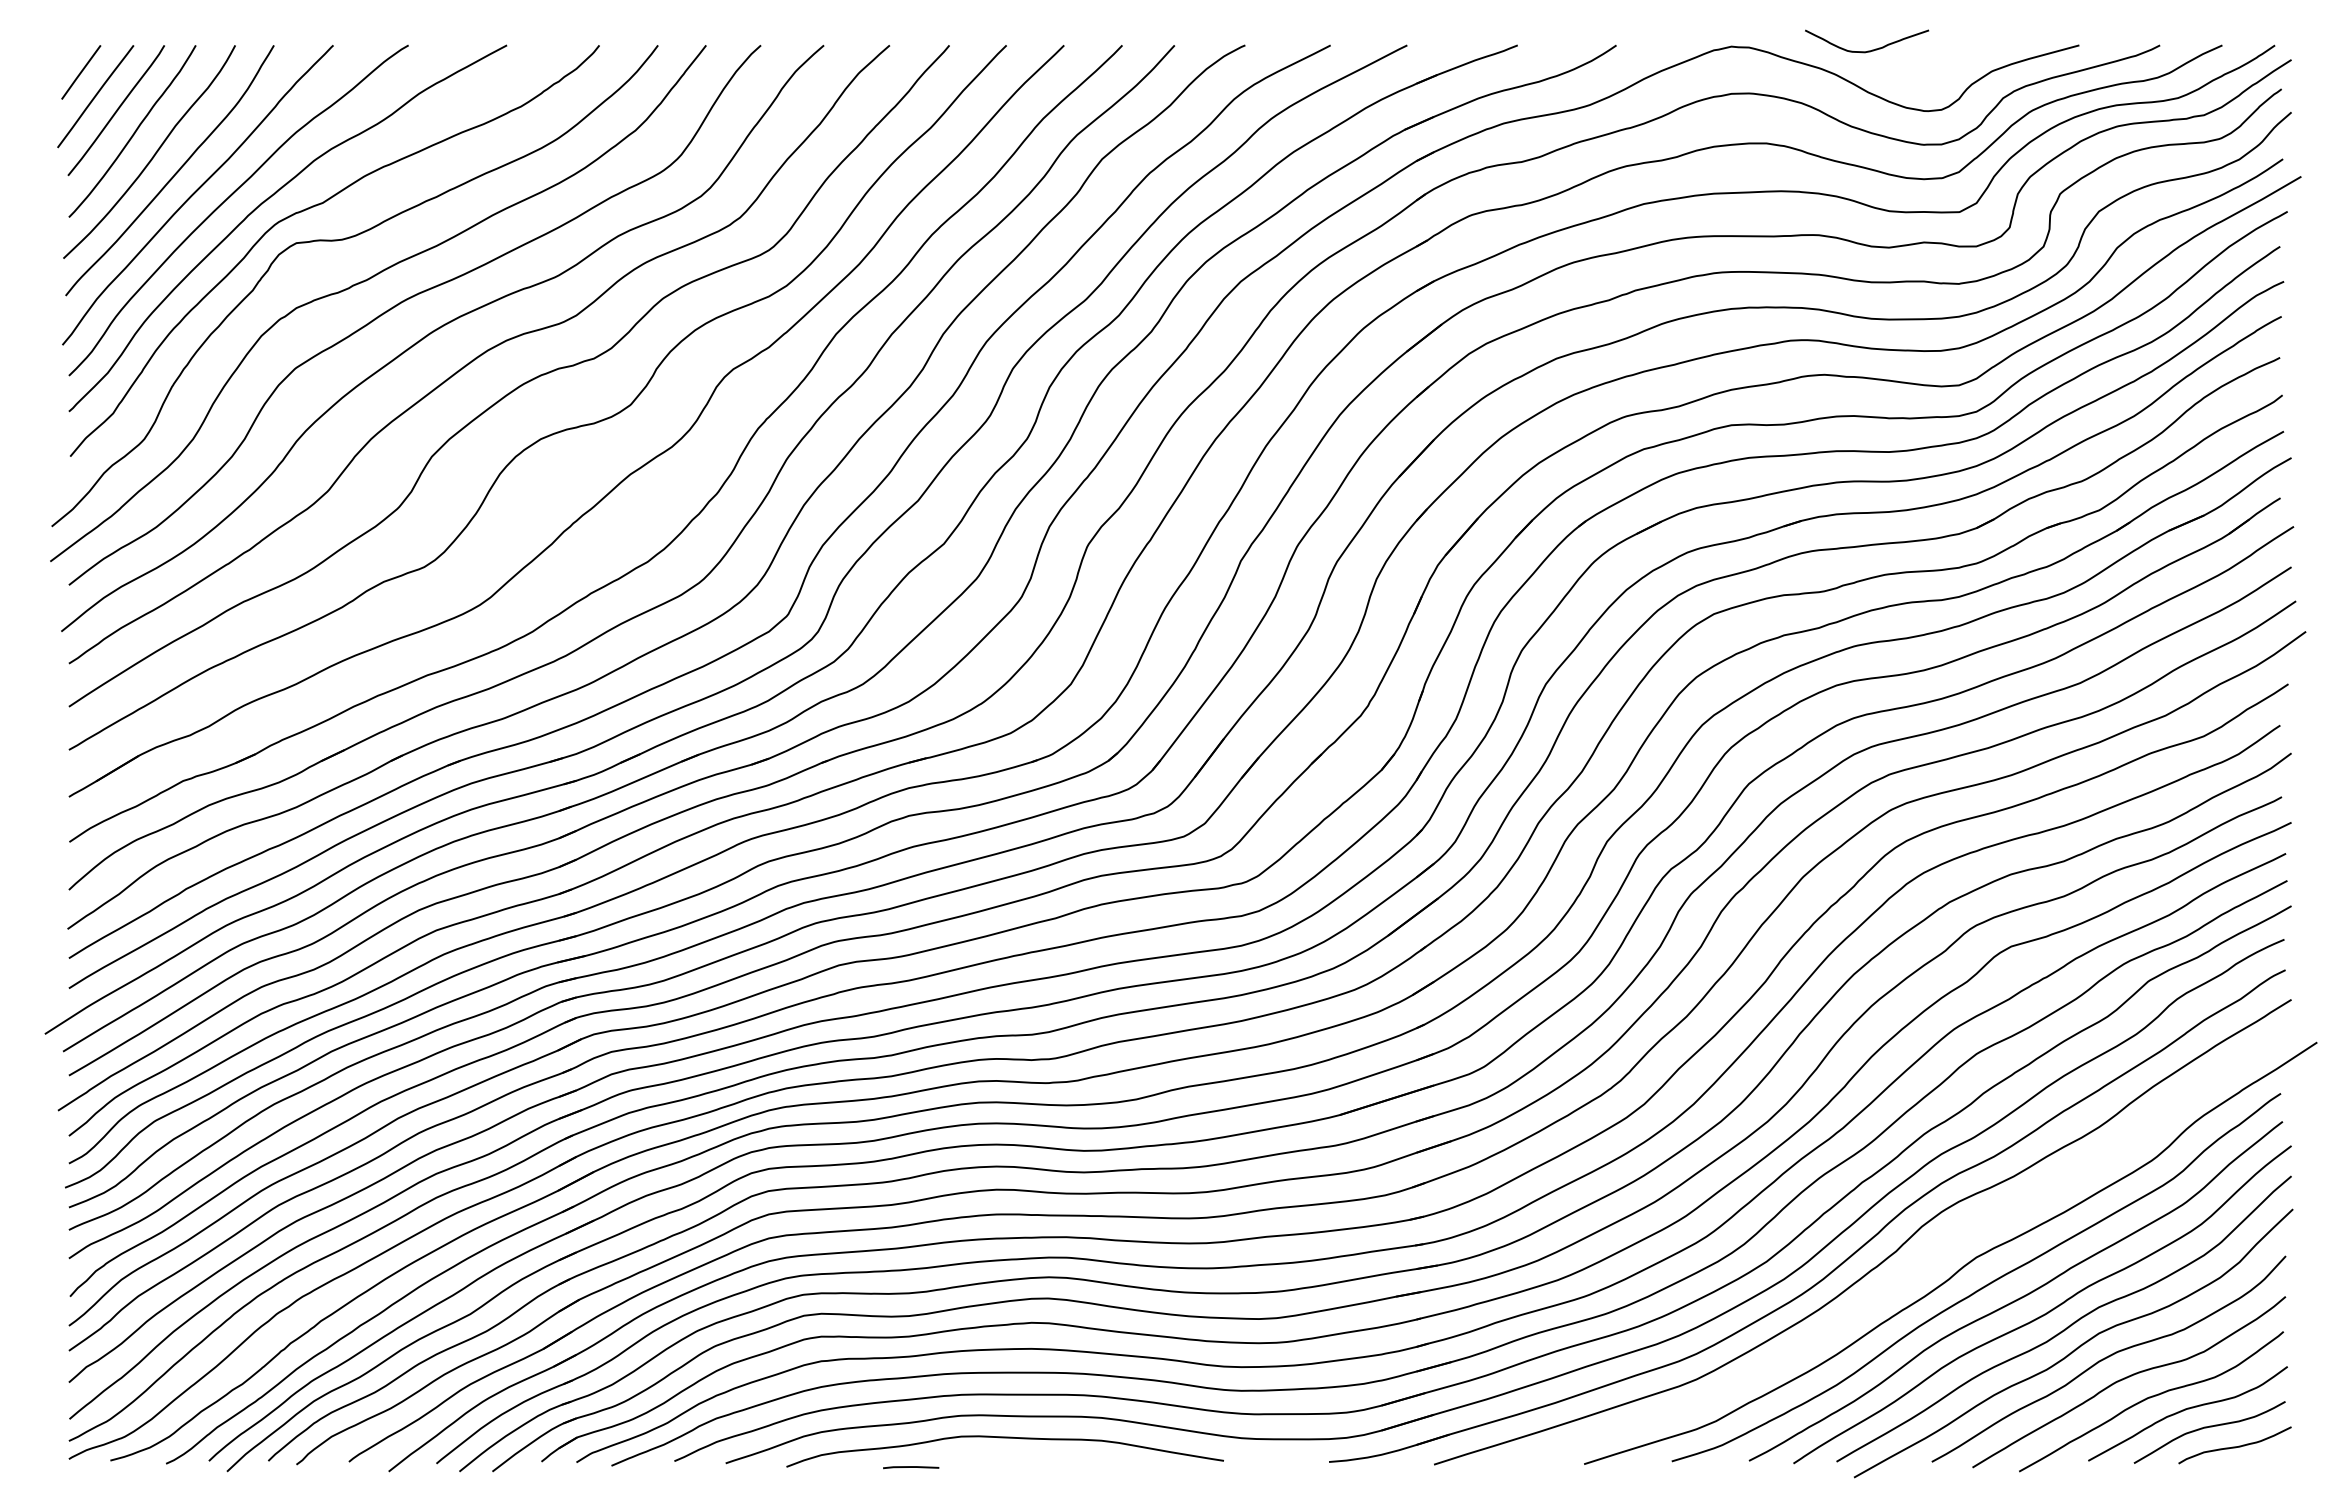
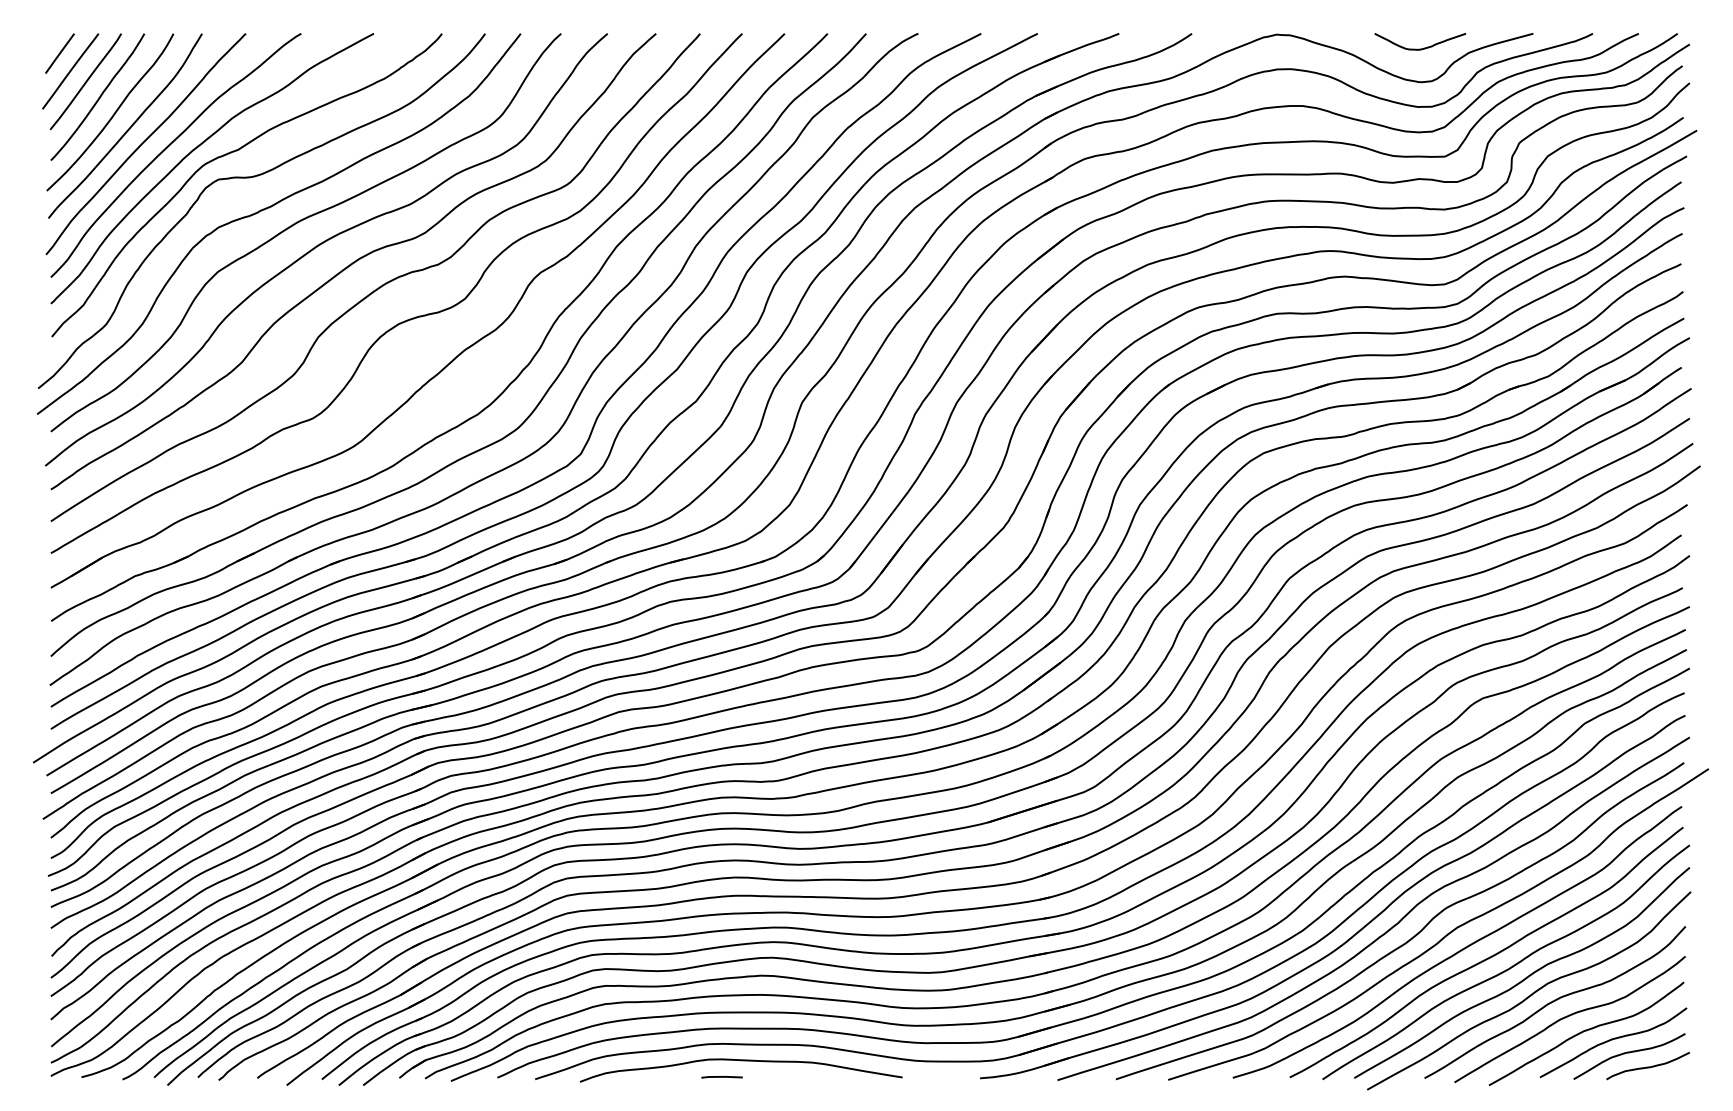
curve: (1867, 50) -> (1420, 48), moved
curve: (1916, 1269) -> (1413, 936), added
line: (911, 1467) -> (722, 1077), moved

